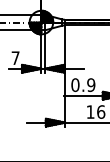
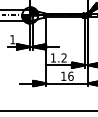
text: (15, 57) -> (12, 39), 7 -> 1
text: (82, 84) -> (58, 57), 0.9 -> 1.2

